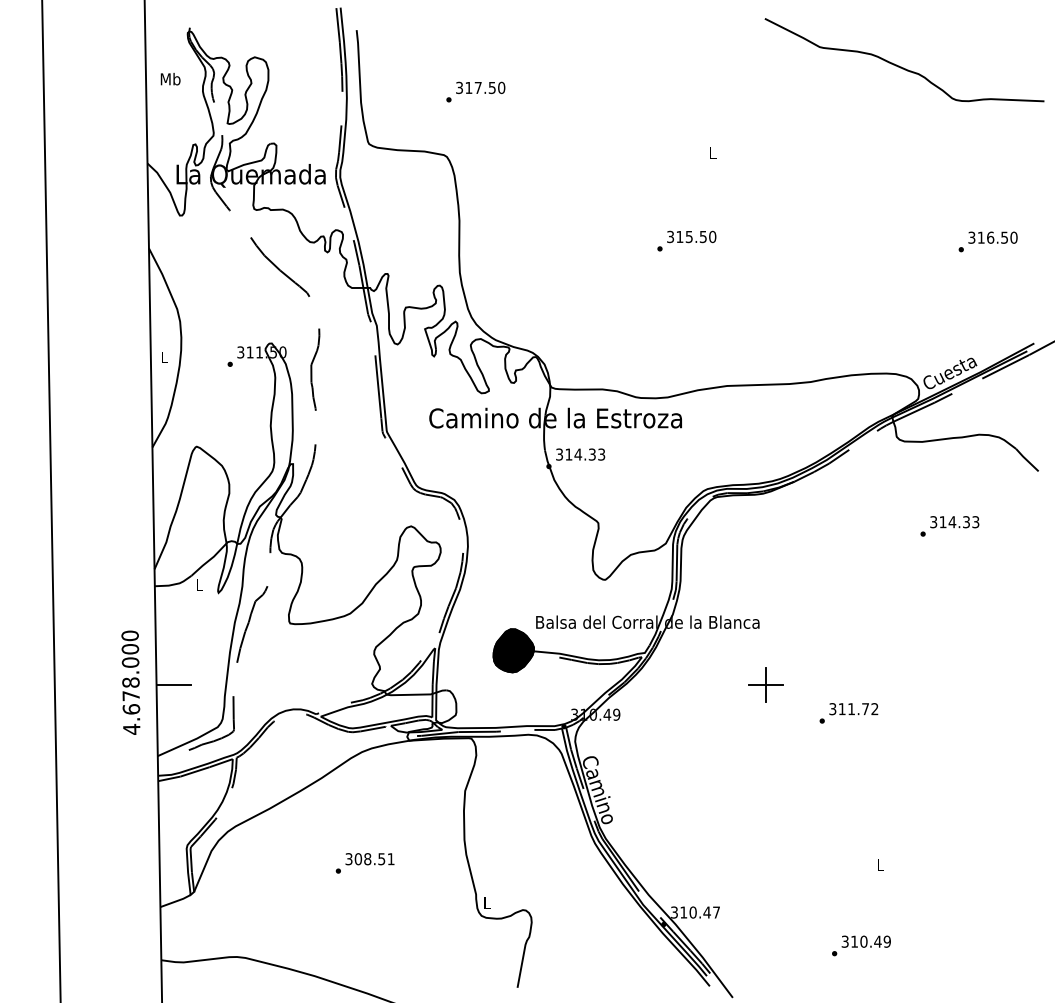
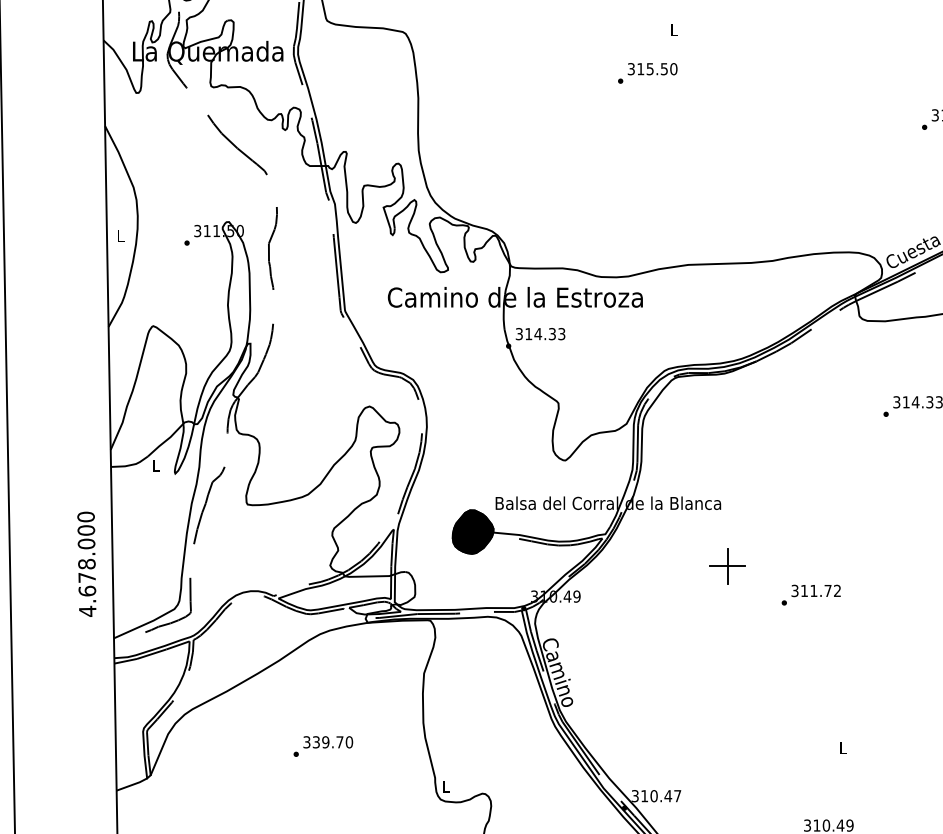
text: (686, 240) -> (647, 72), moved
line: (173, 684) -> (129, 566), removed
text: (374, 859) -> (332, 742), 308.51 -> 339.70

